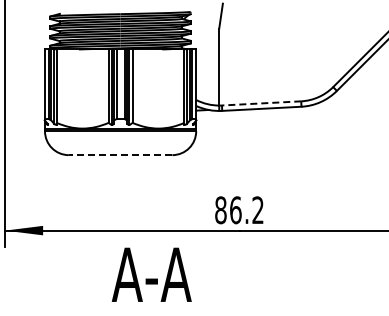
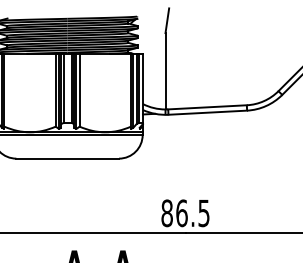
line: (261, 103) -> (207, 107), dashed -> solid
line: (120, 155) -> (67, 158), dashed -> solid
text: (257, 210) -> (203, 213), 86.2 -> 86.5

